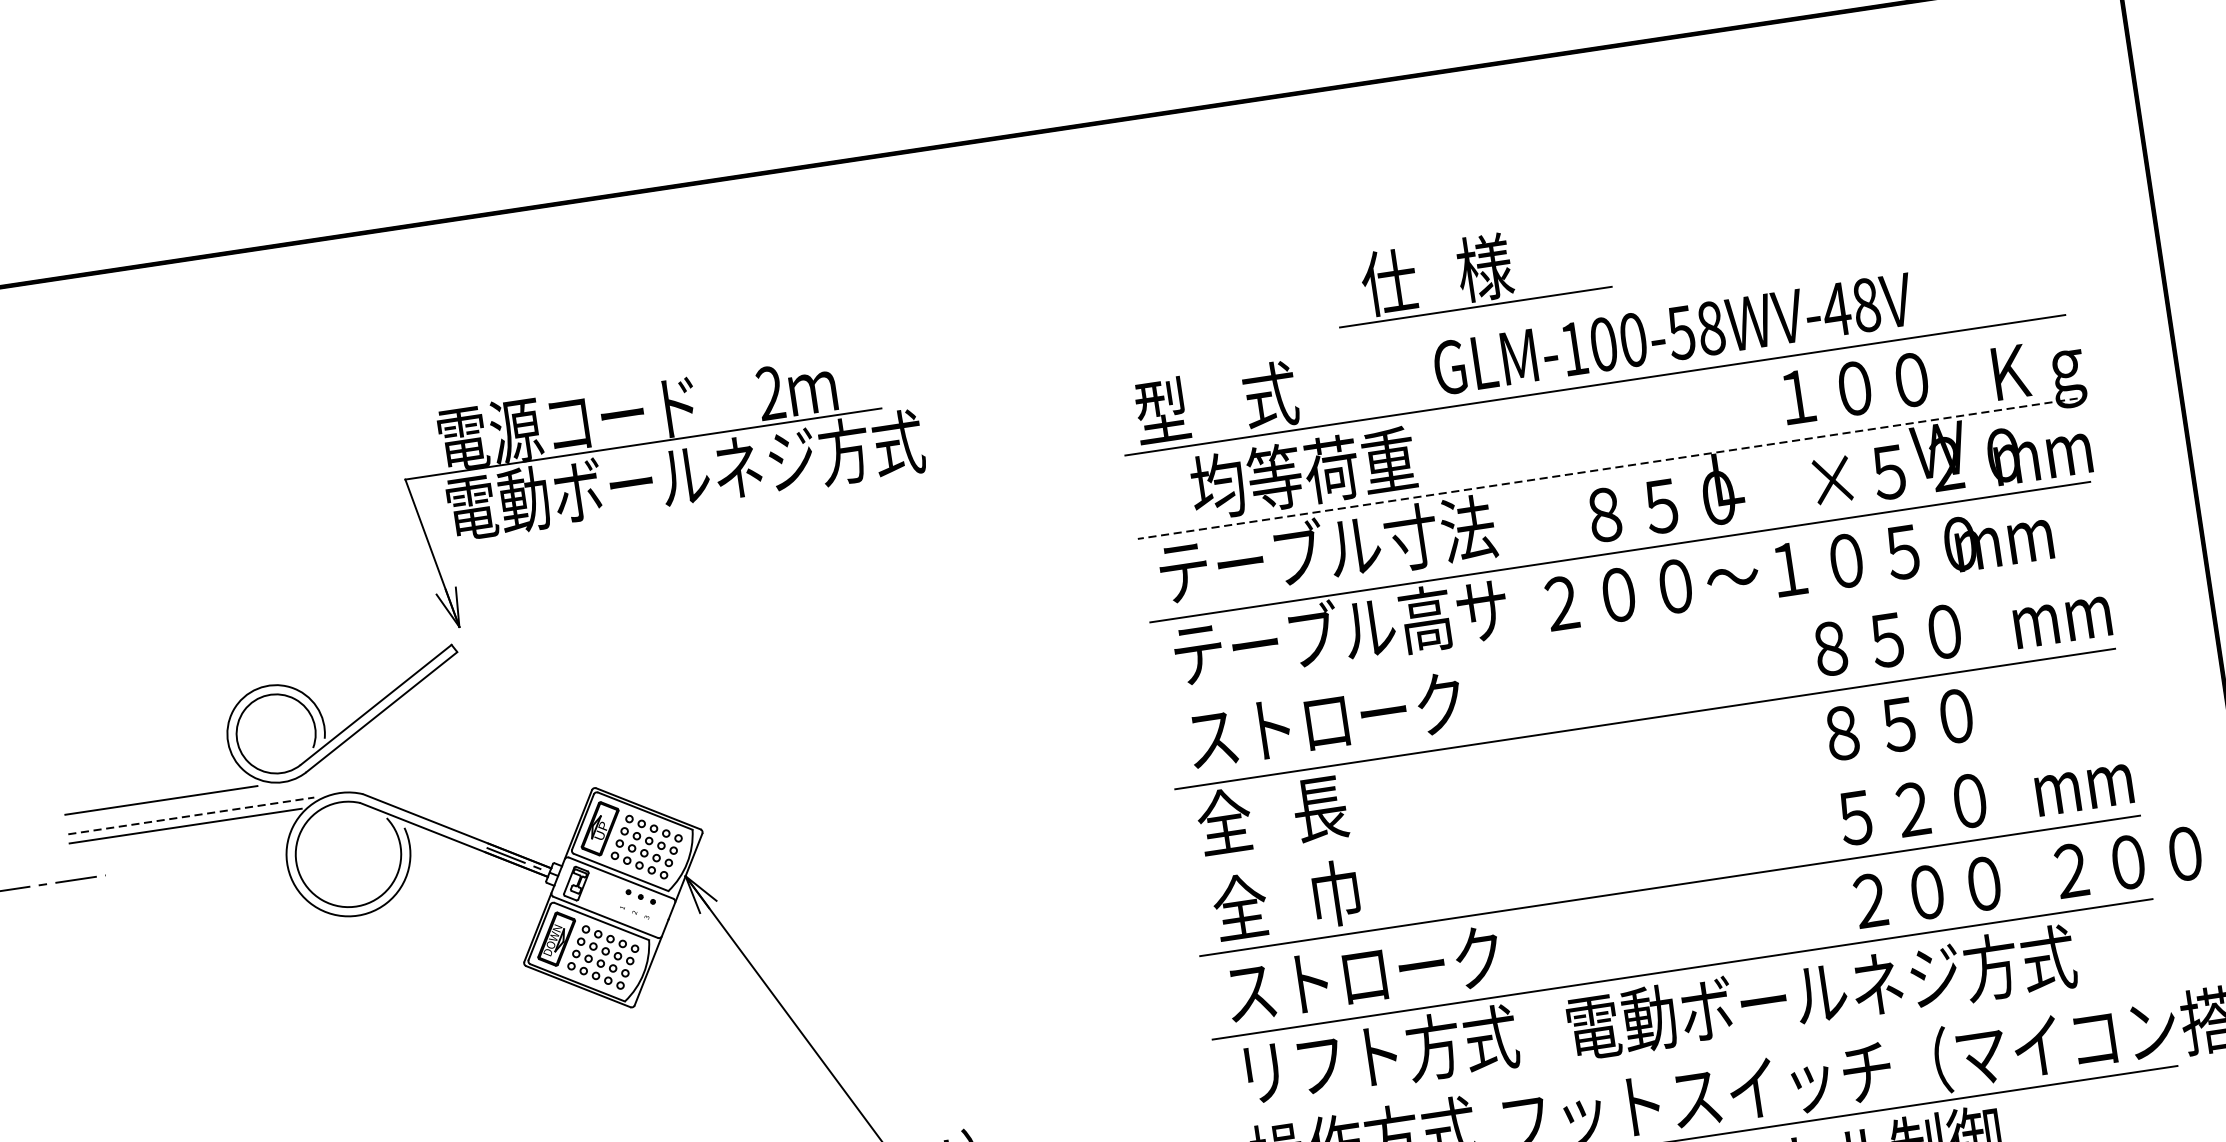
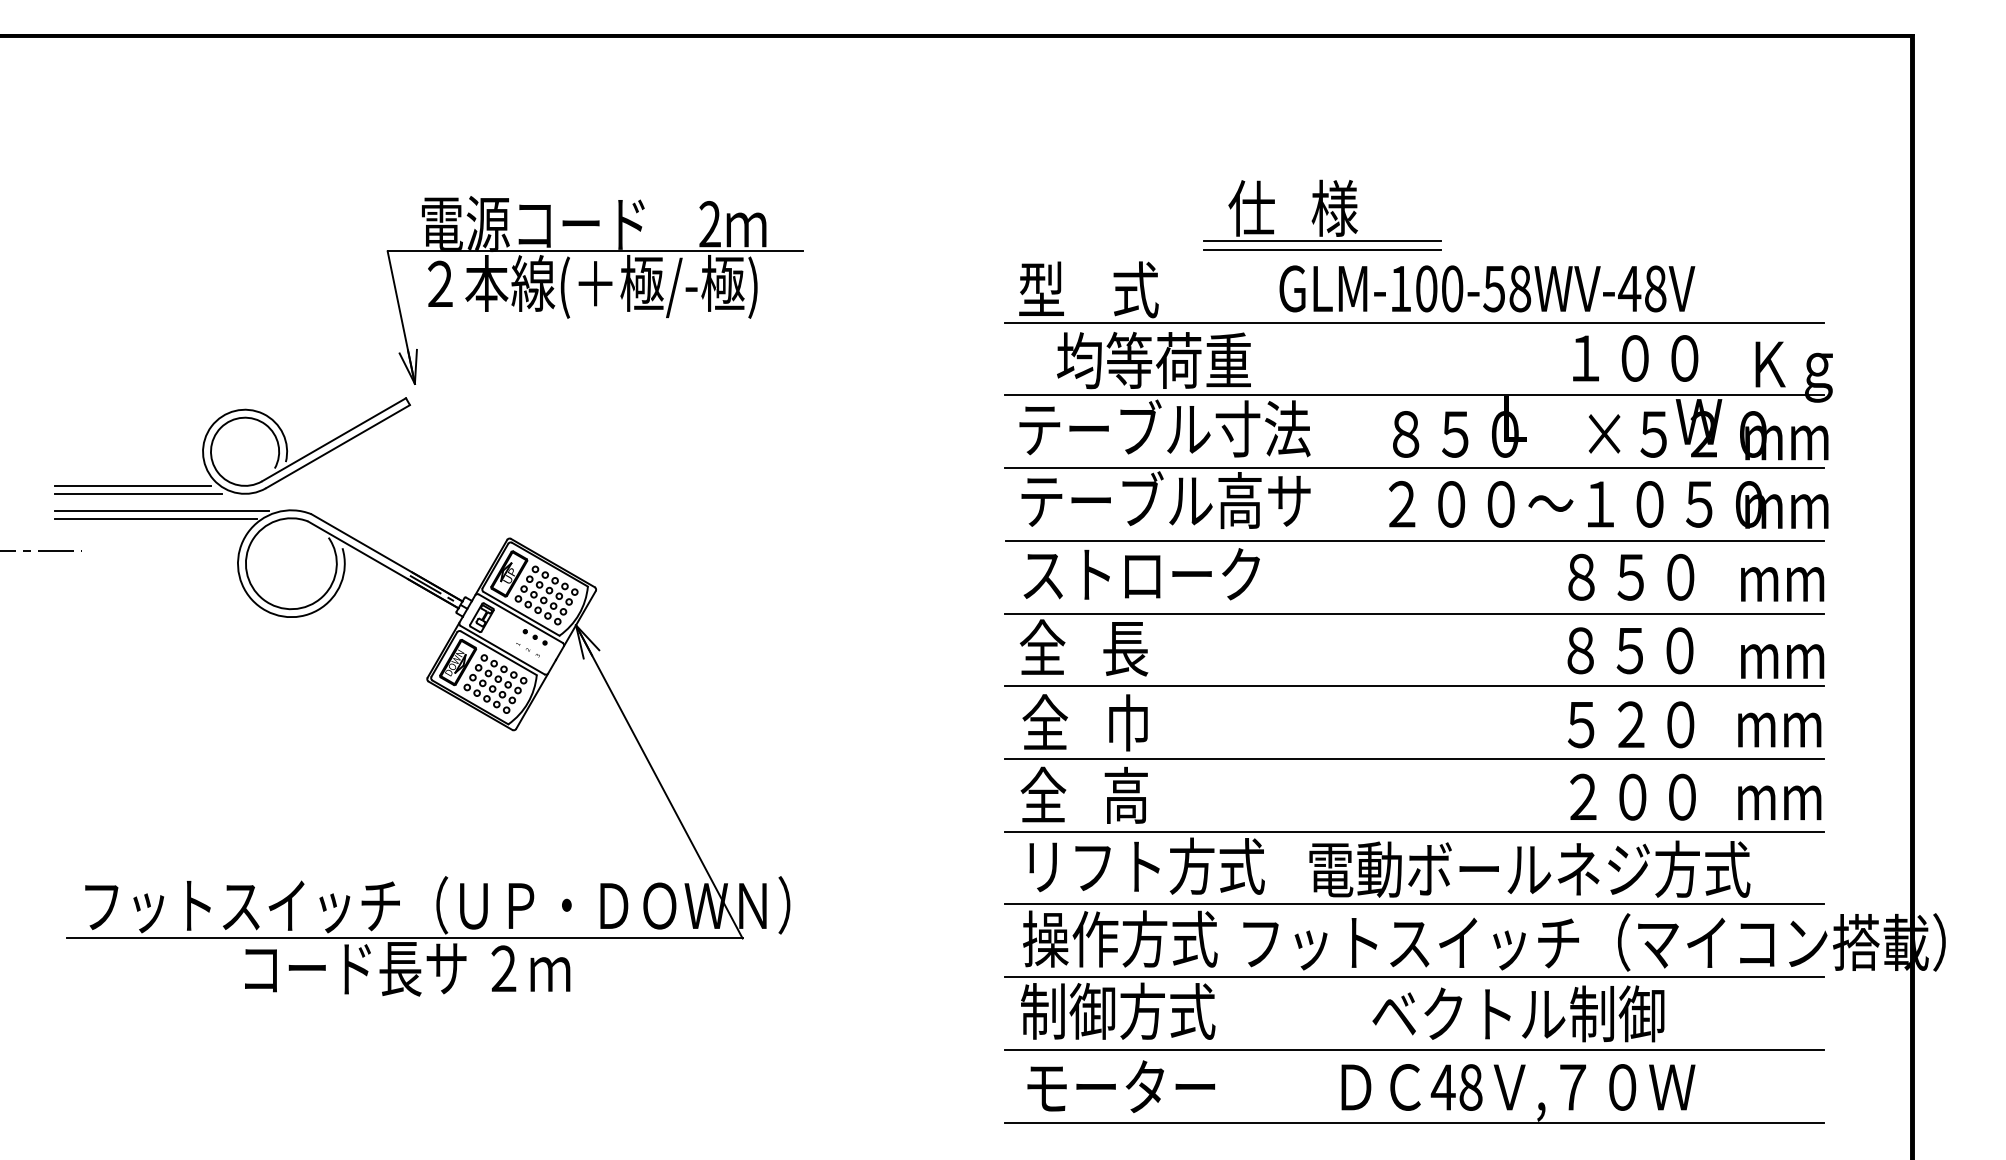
line: (1476, 317) -> (1321, 249), added
line: (1608, 468) -> (1414, 395), dashed -> solid
text: (685, 478) -> (626, 286), 電動ボールネジ方式 -> ２本線(＋極/-極)
text: (1798, 568) -> (1608, 504), moved
line: (1632, 635) -> (1414, 540), added
line: (153, 791) -> (133, 485), added
part: (1657, 801) -> (1414, 685), added
line: (191, 815) -> (162, 510), dashed -> solid
text: (2124, 862) -> (1804, 796), ２００ -> mm
text: (1362, 973) -> (1140, 794), ストローク -> 全   高
line: (1694, 1052) -> (1413, 904), added

